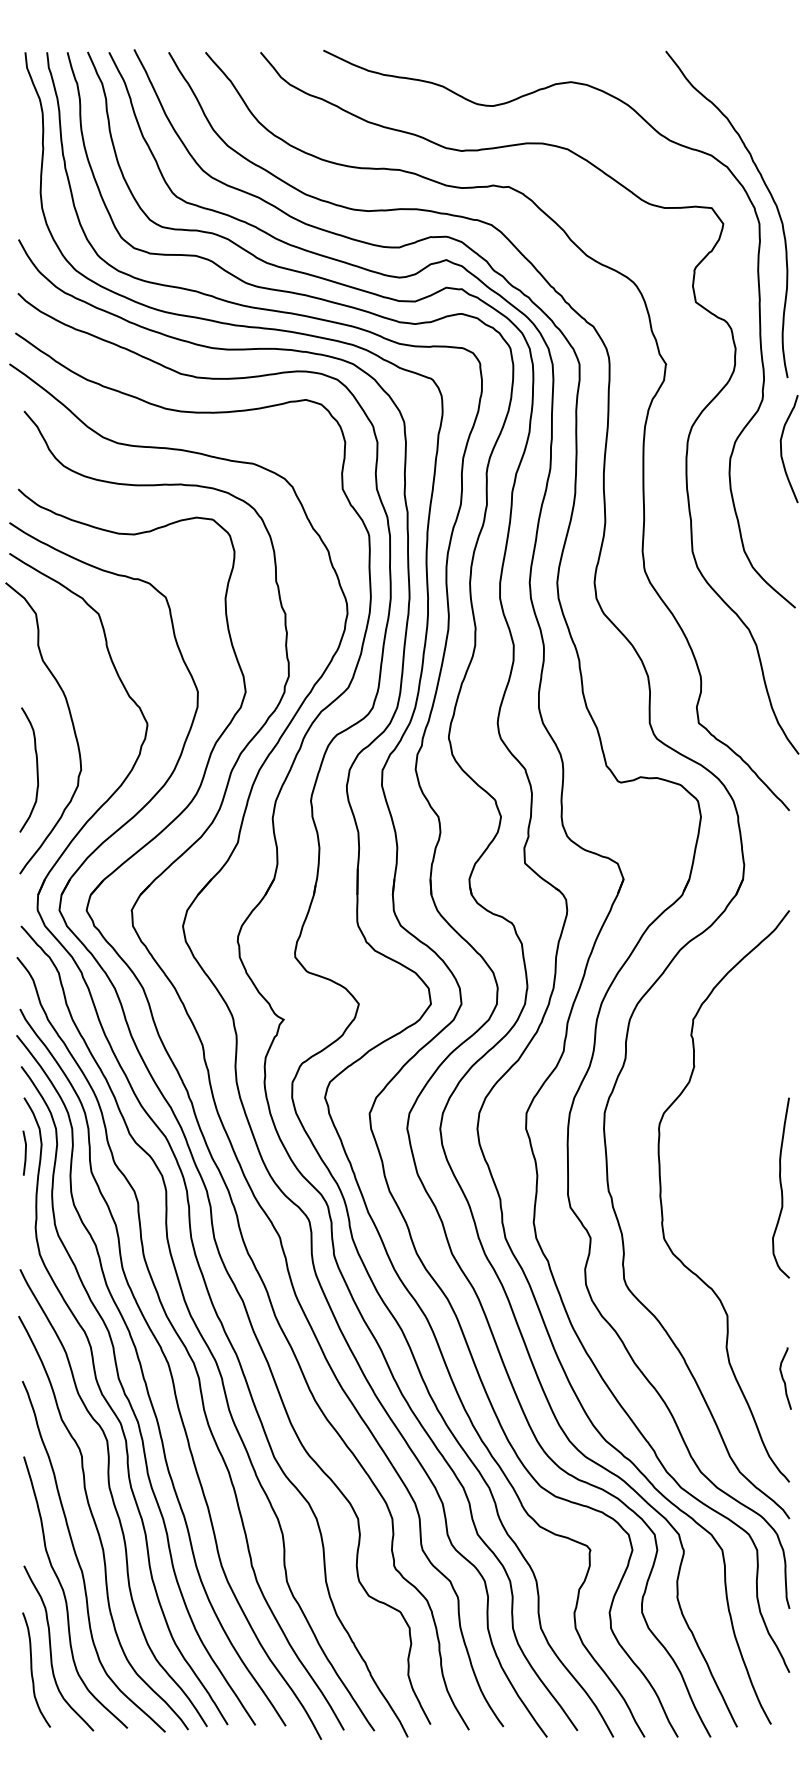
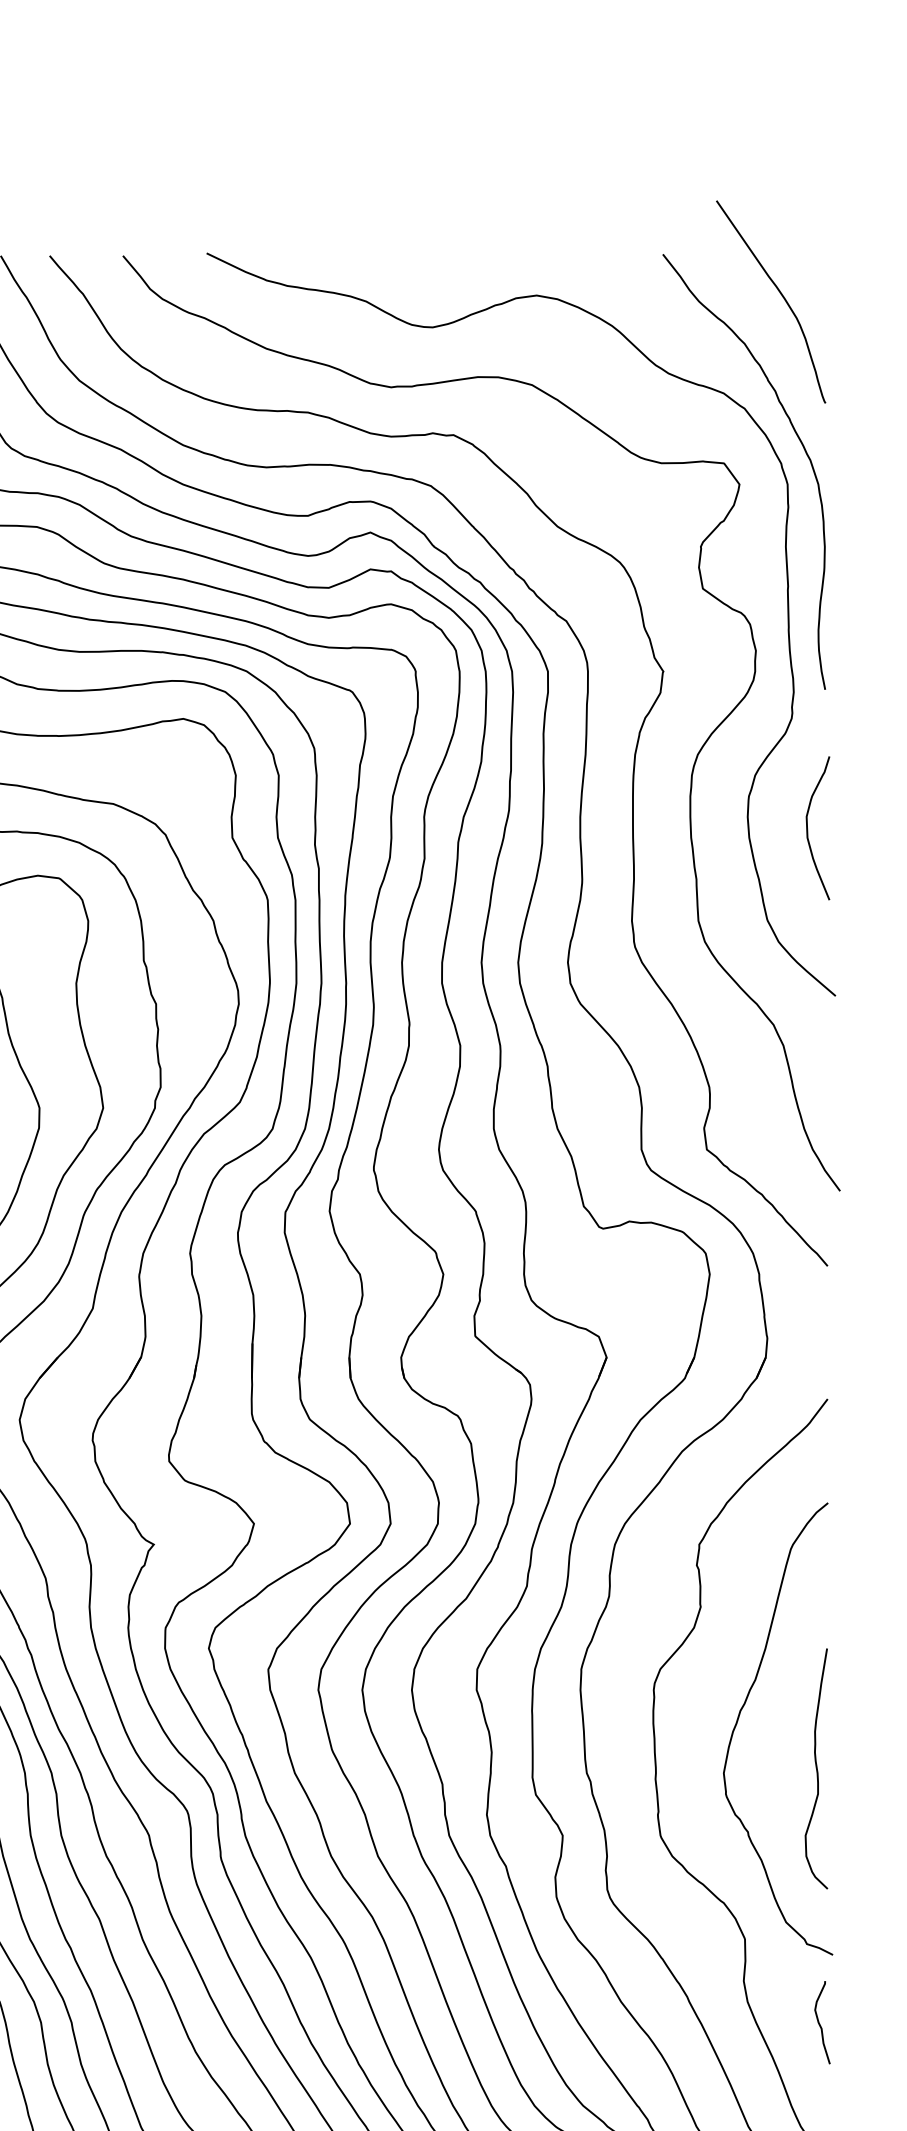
curve: (754, 82) -> (781, 296), added
curve: (782, 450) -> (808, 830), moved
curve: (723, 1150) -> (739, 1718), added

